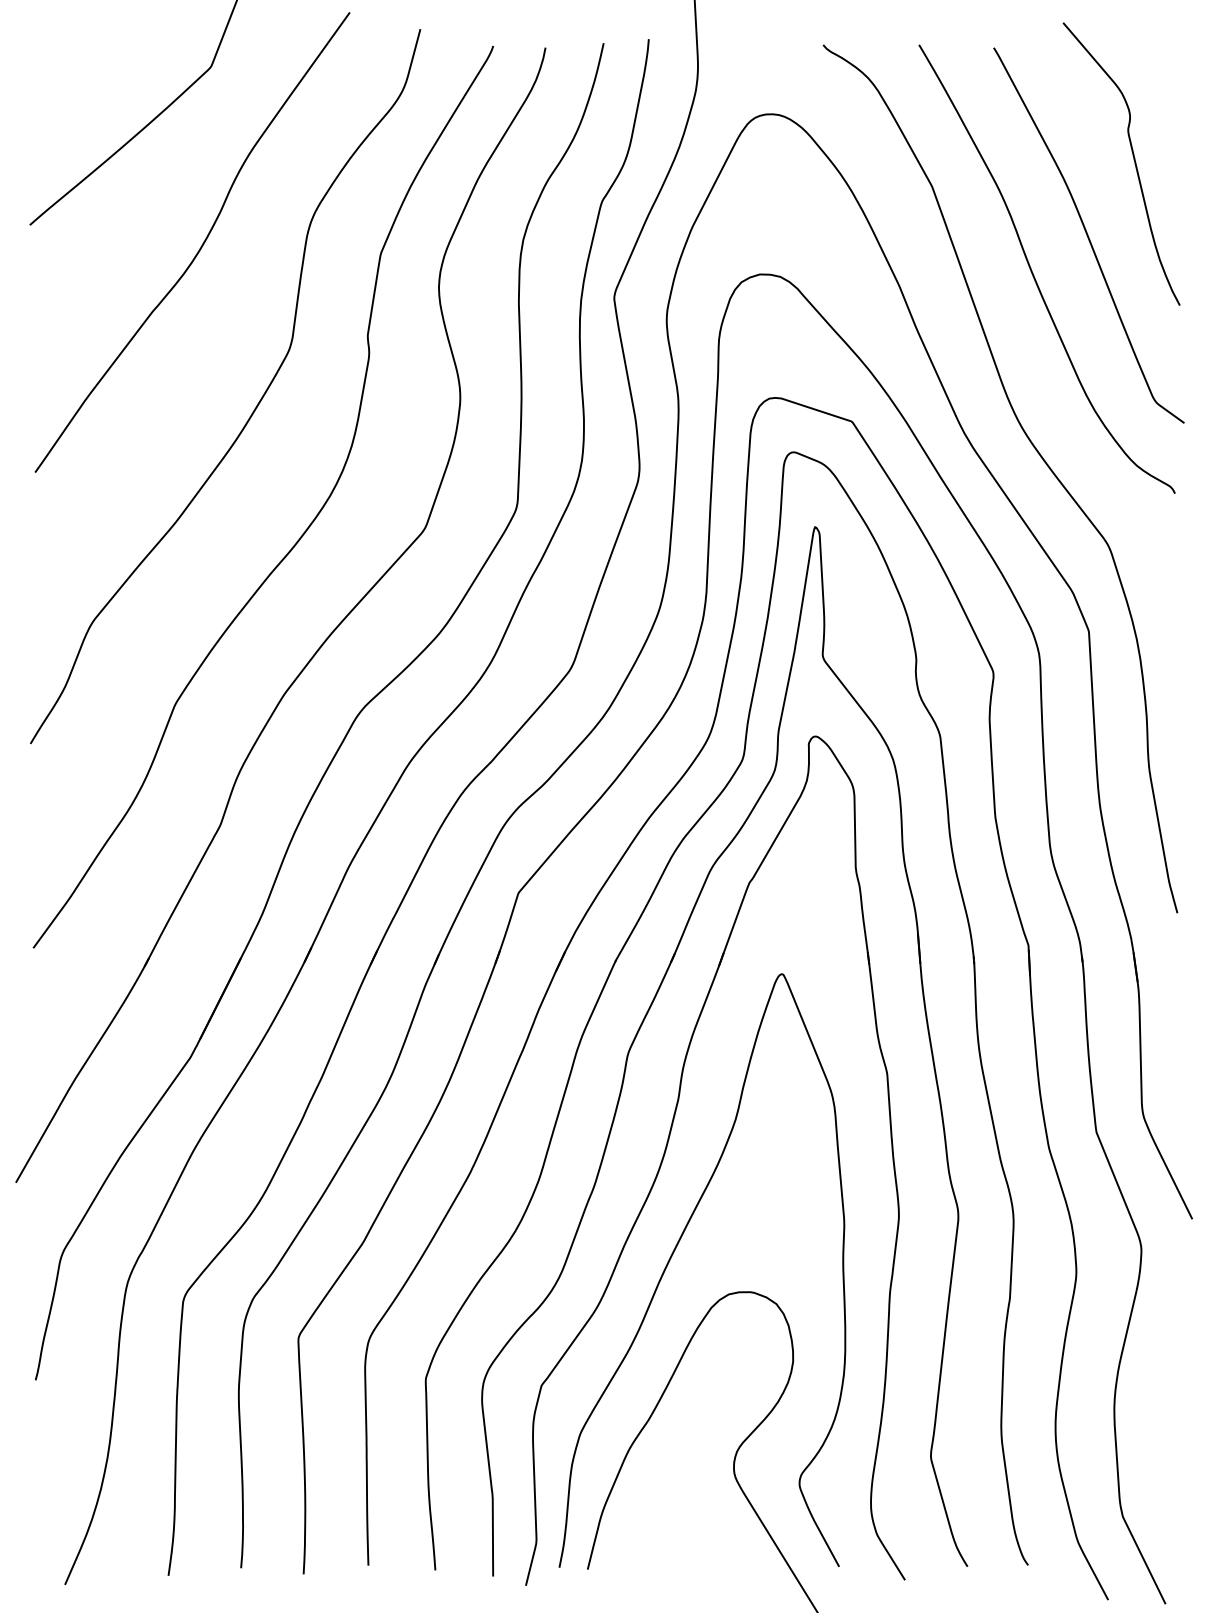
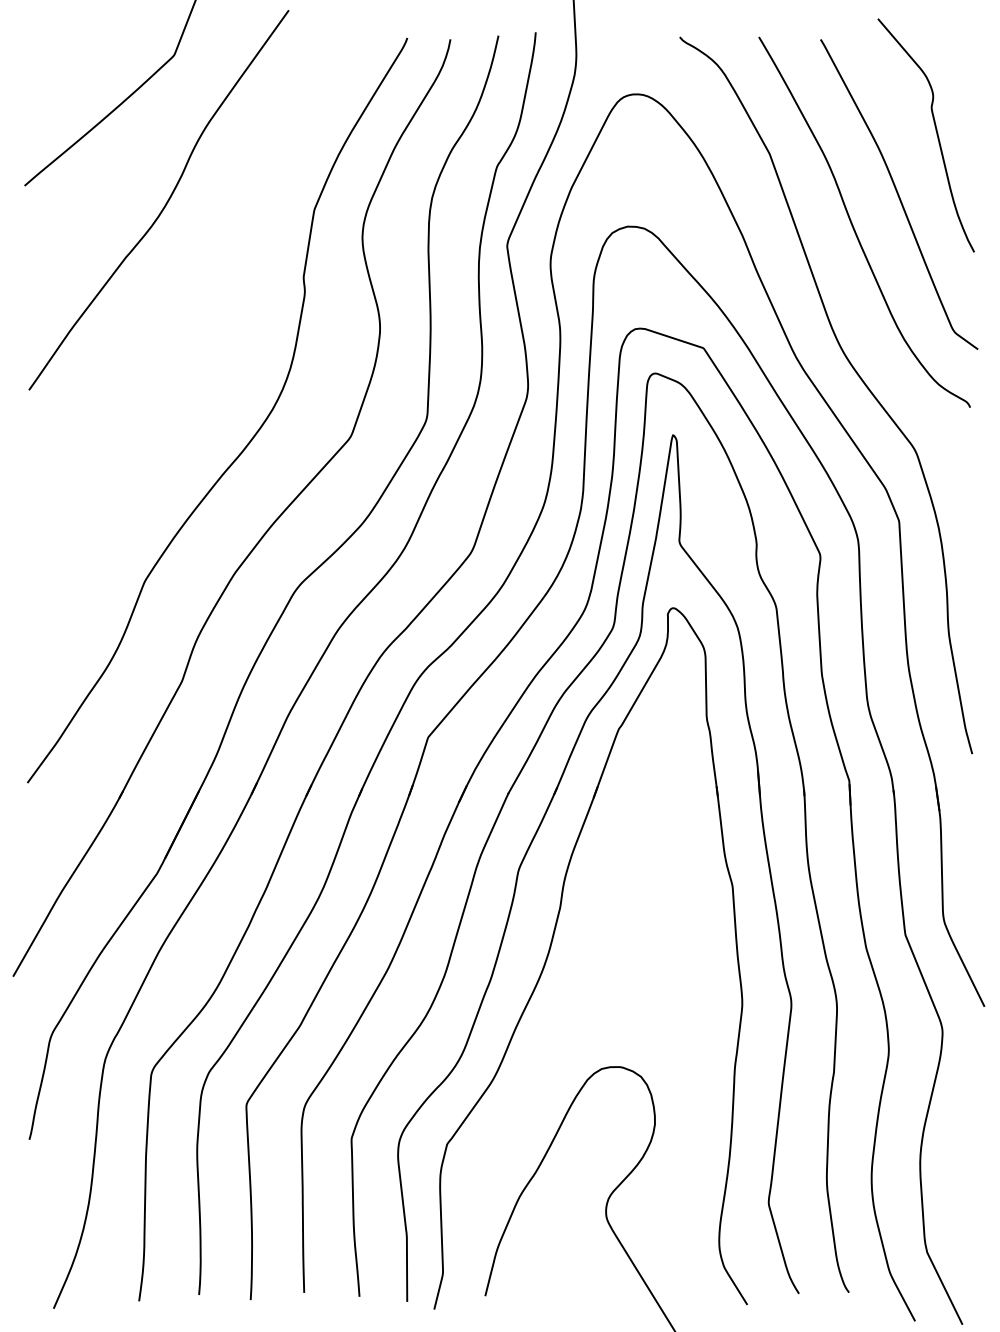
curve: (257, 403) -> (212, 333), removed
curve: (672, 1256) -> (555, 1037), removed

